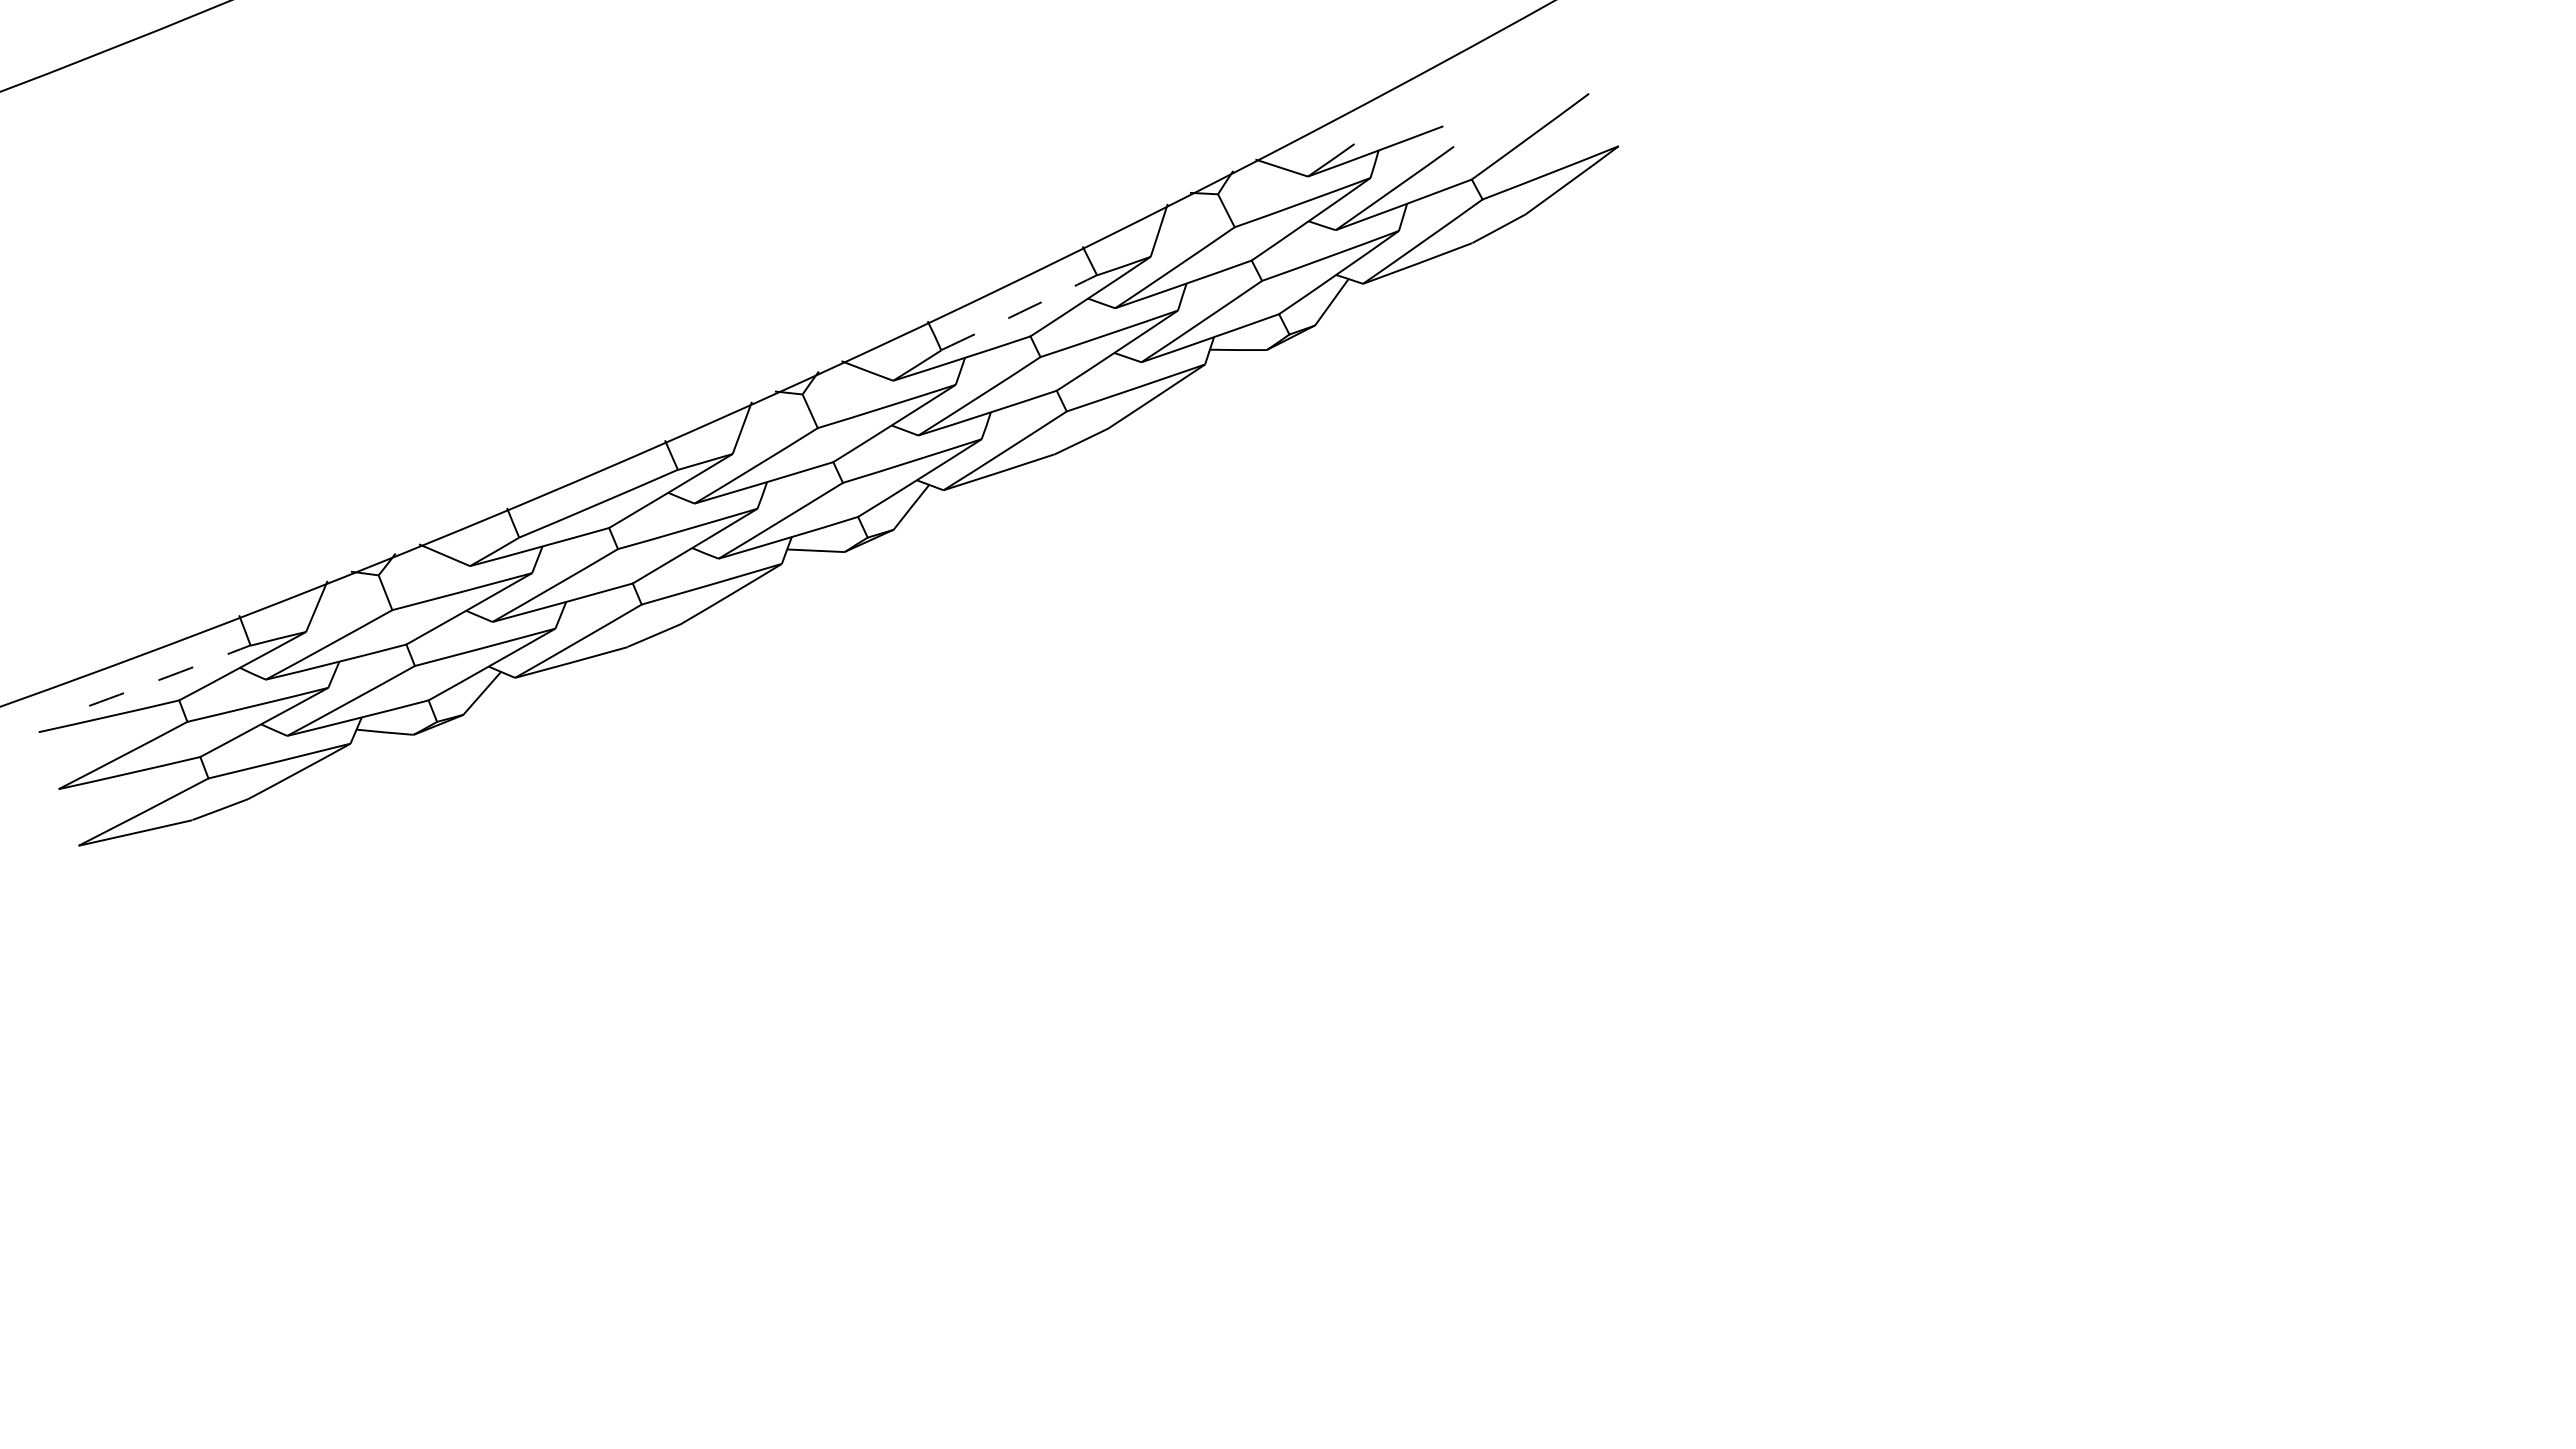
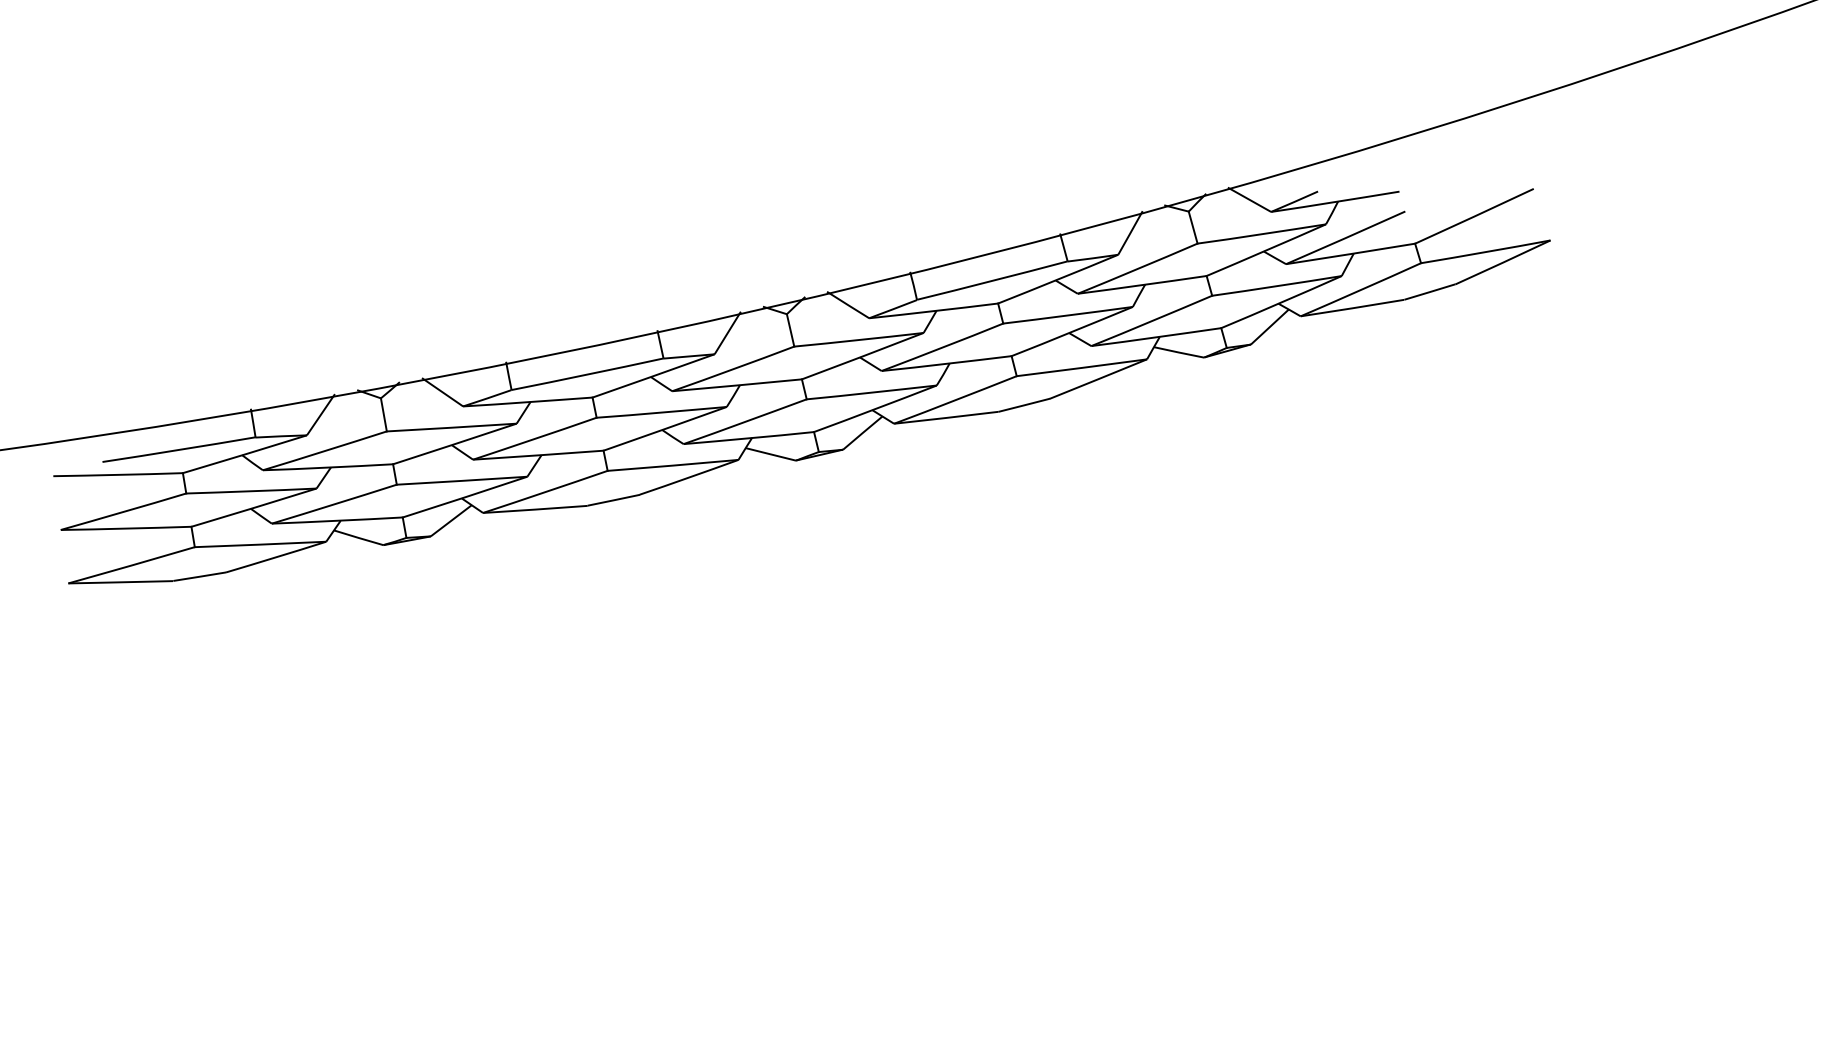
arc: (1019, 312) -> (992, 280), dashed -> solid
arc: (170, 675) -> (179, 449), dashed -> solid

